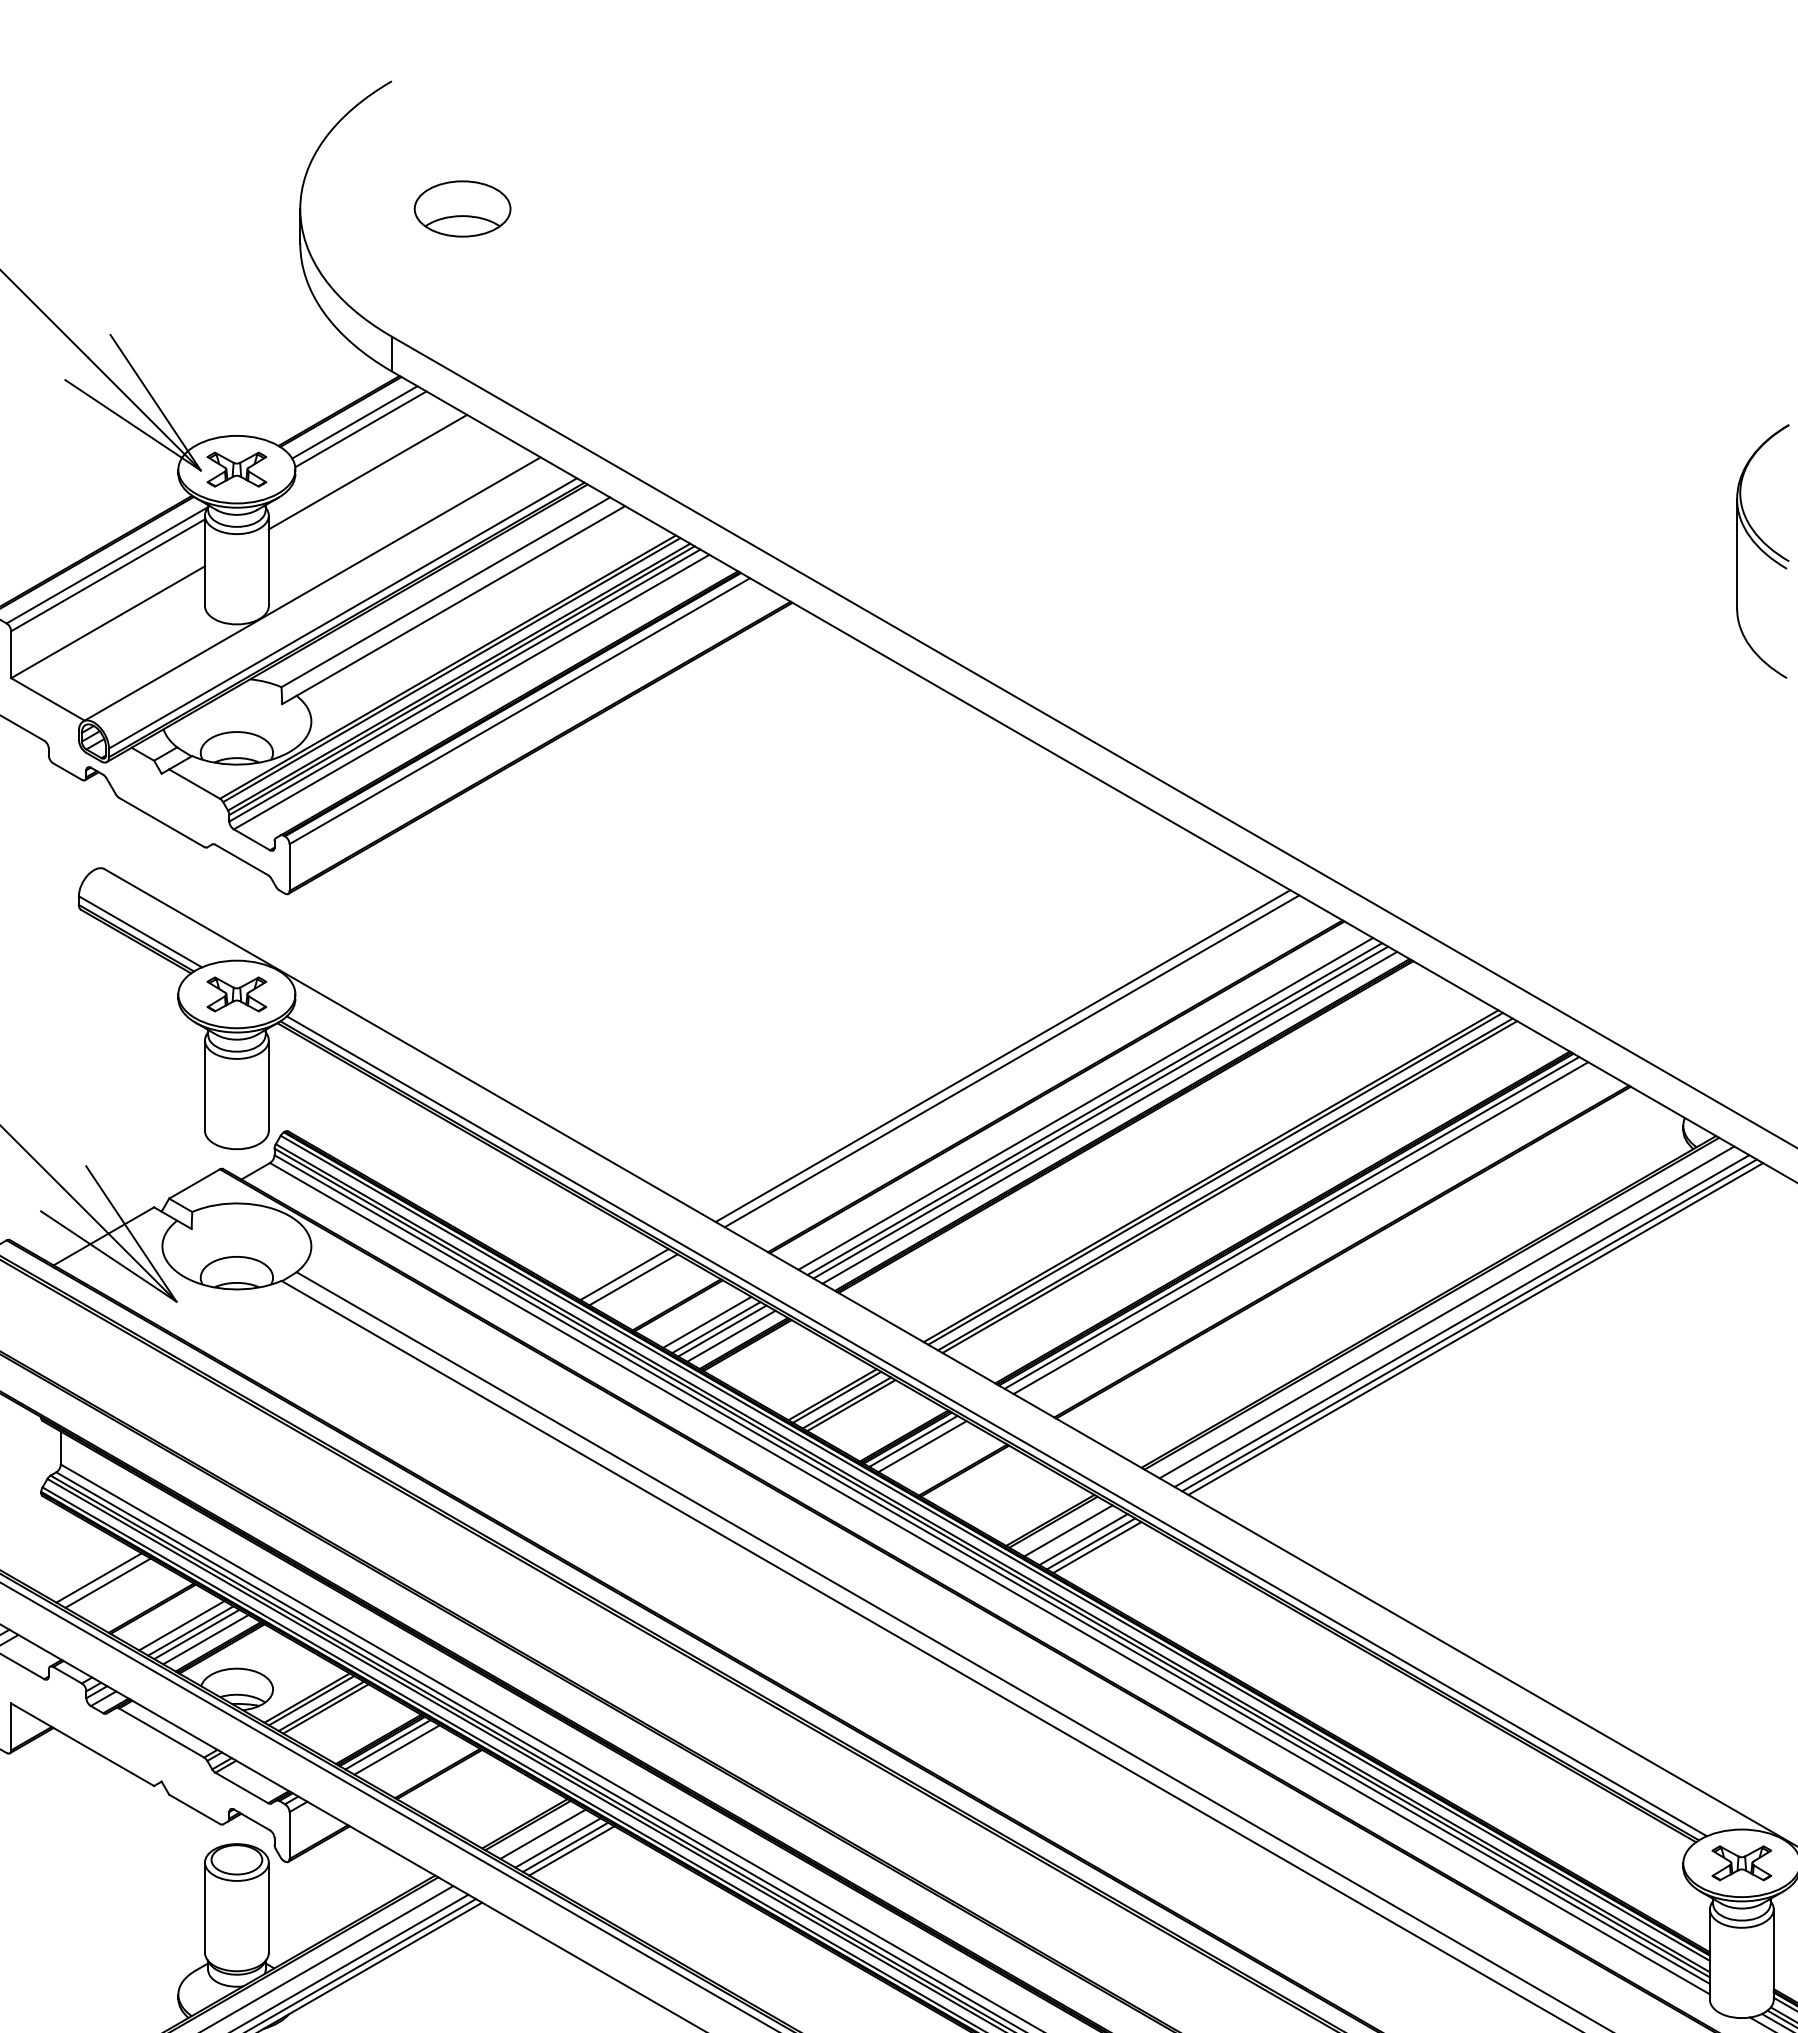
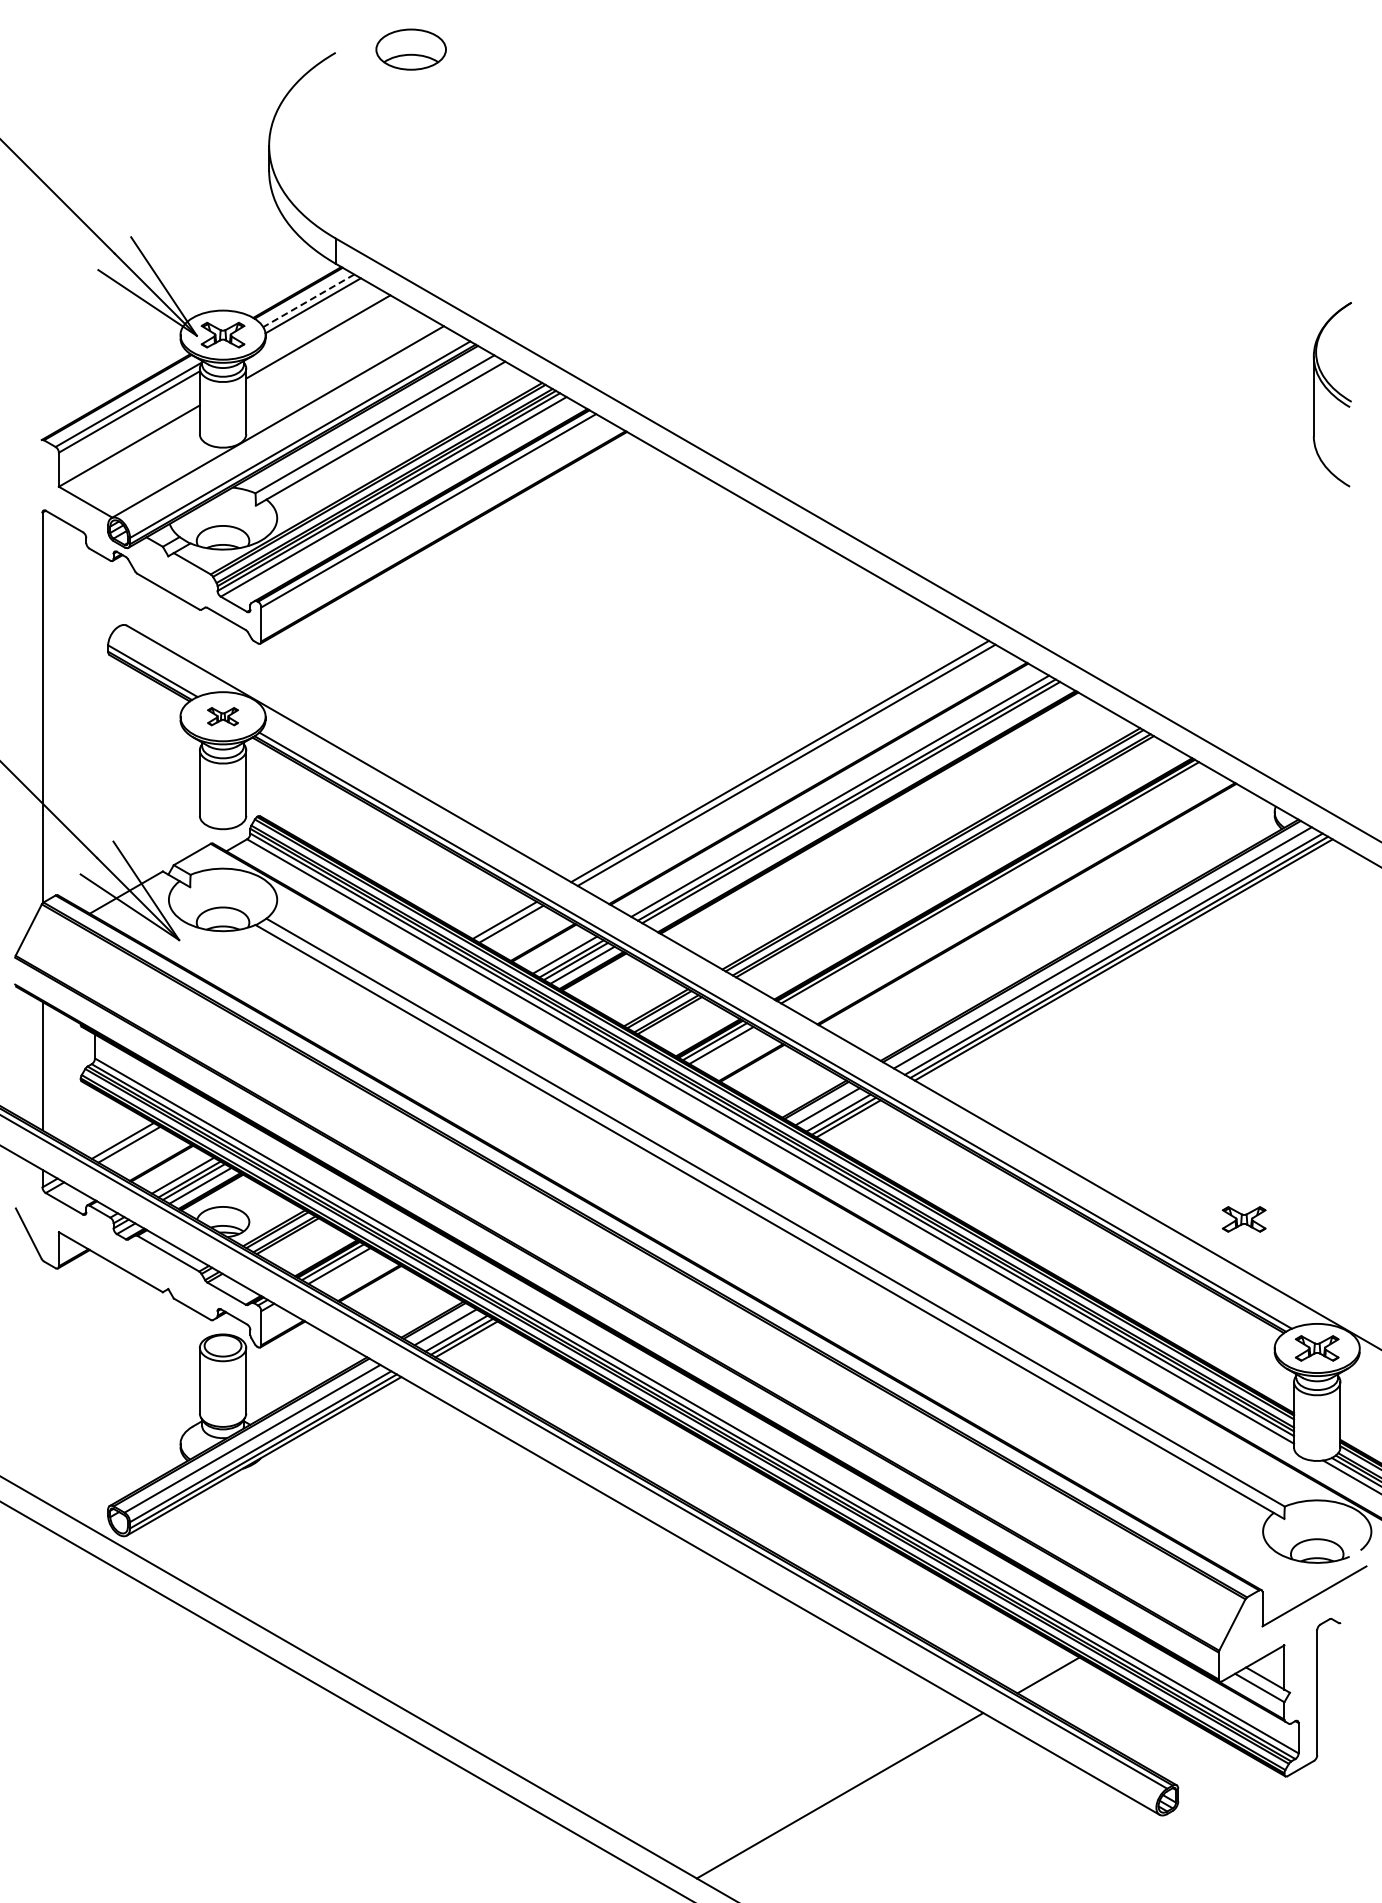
part: (461, 208) -> (410, 49), moved
line: (354, 421) -> (308, 300), solid -> dashed
part: (236, 994) -> (222, 716), size x0.7
line: (1109, 1117) -> (857, 806), removed
line: (1300, 1227) -> (996, 886), removed
part: (1640, 1685) -> (1243, 1219), added

